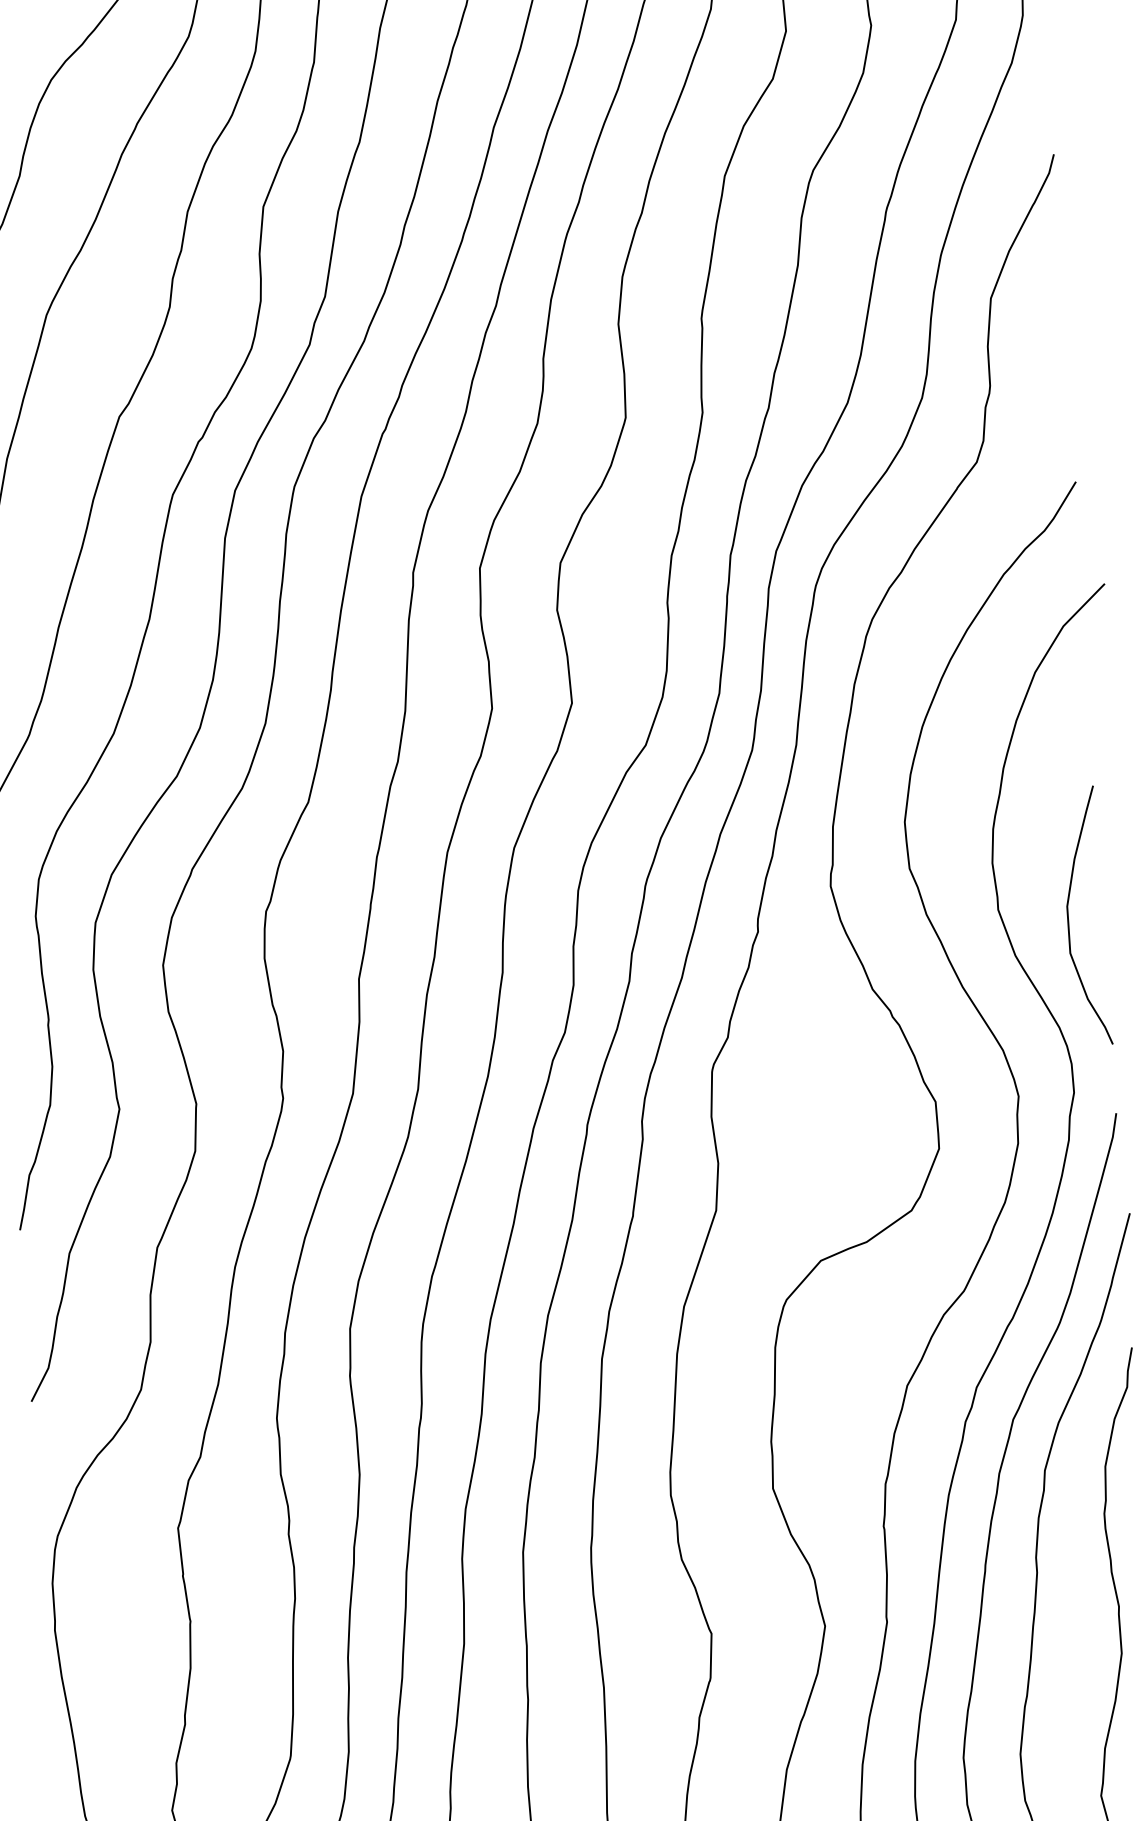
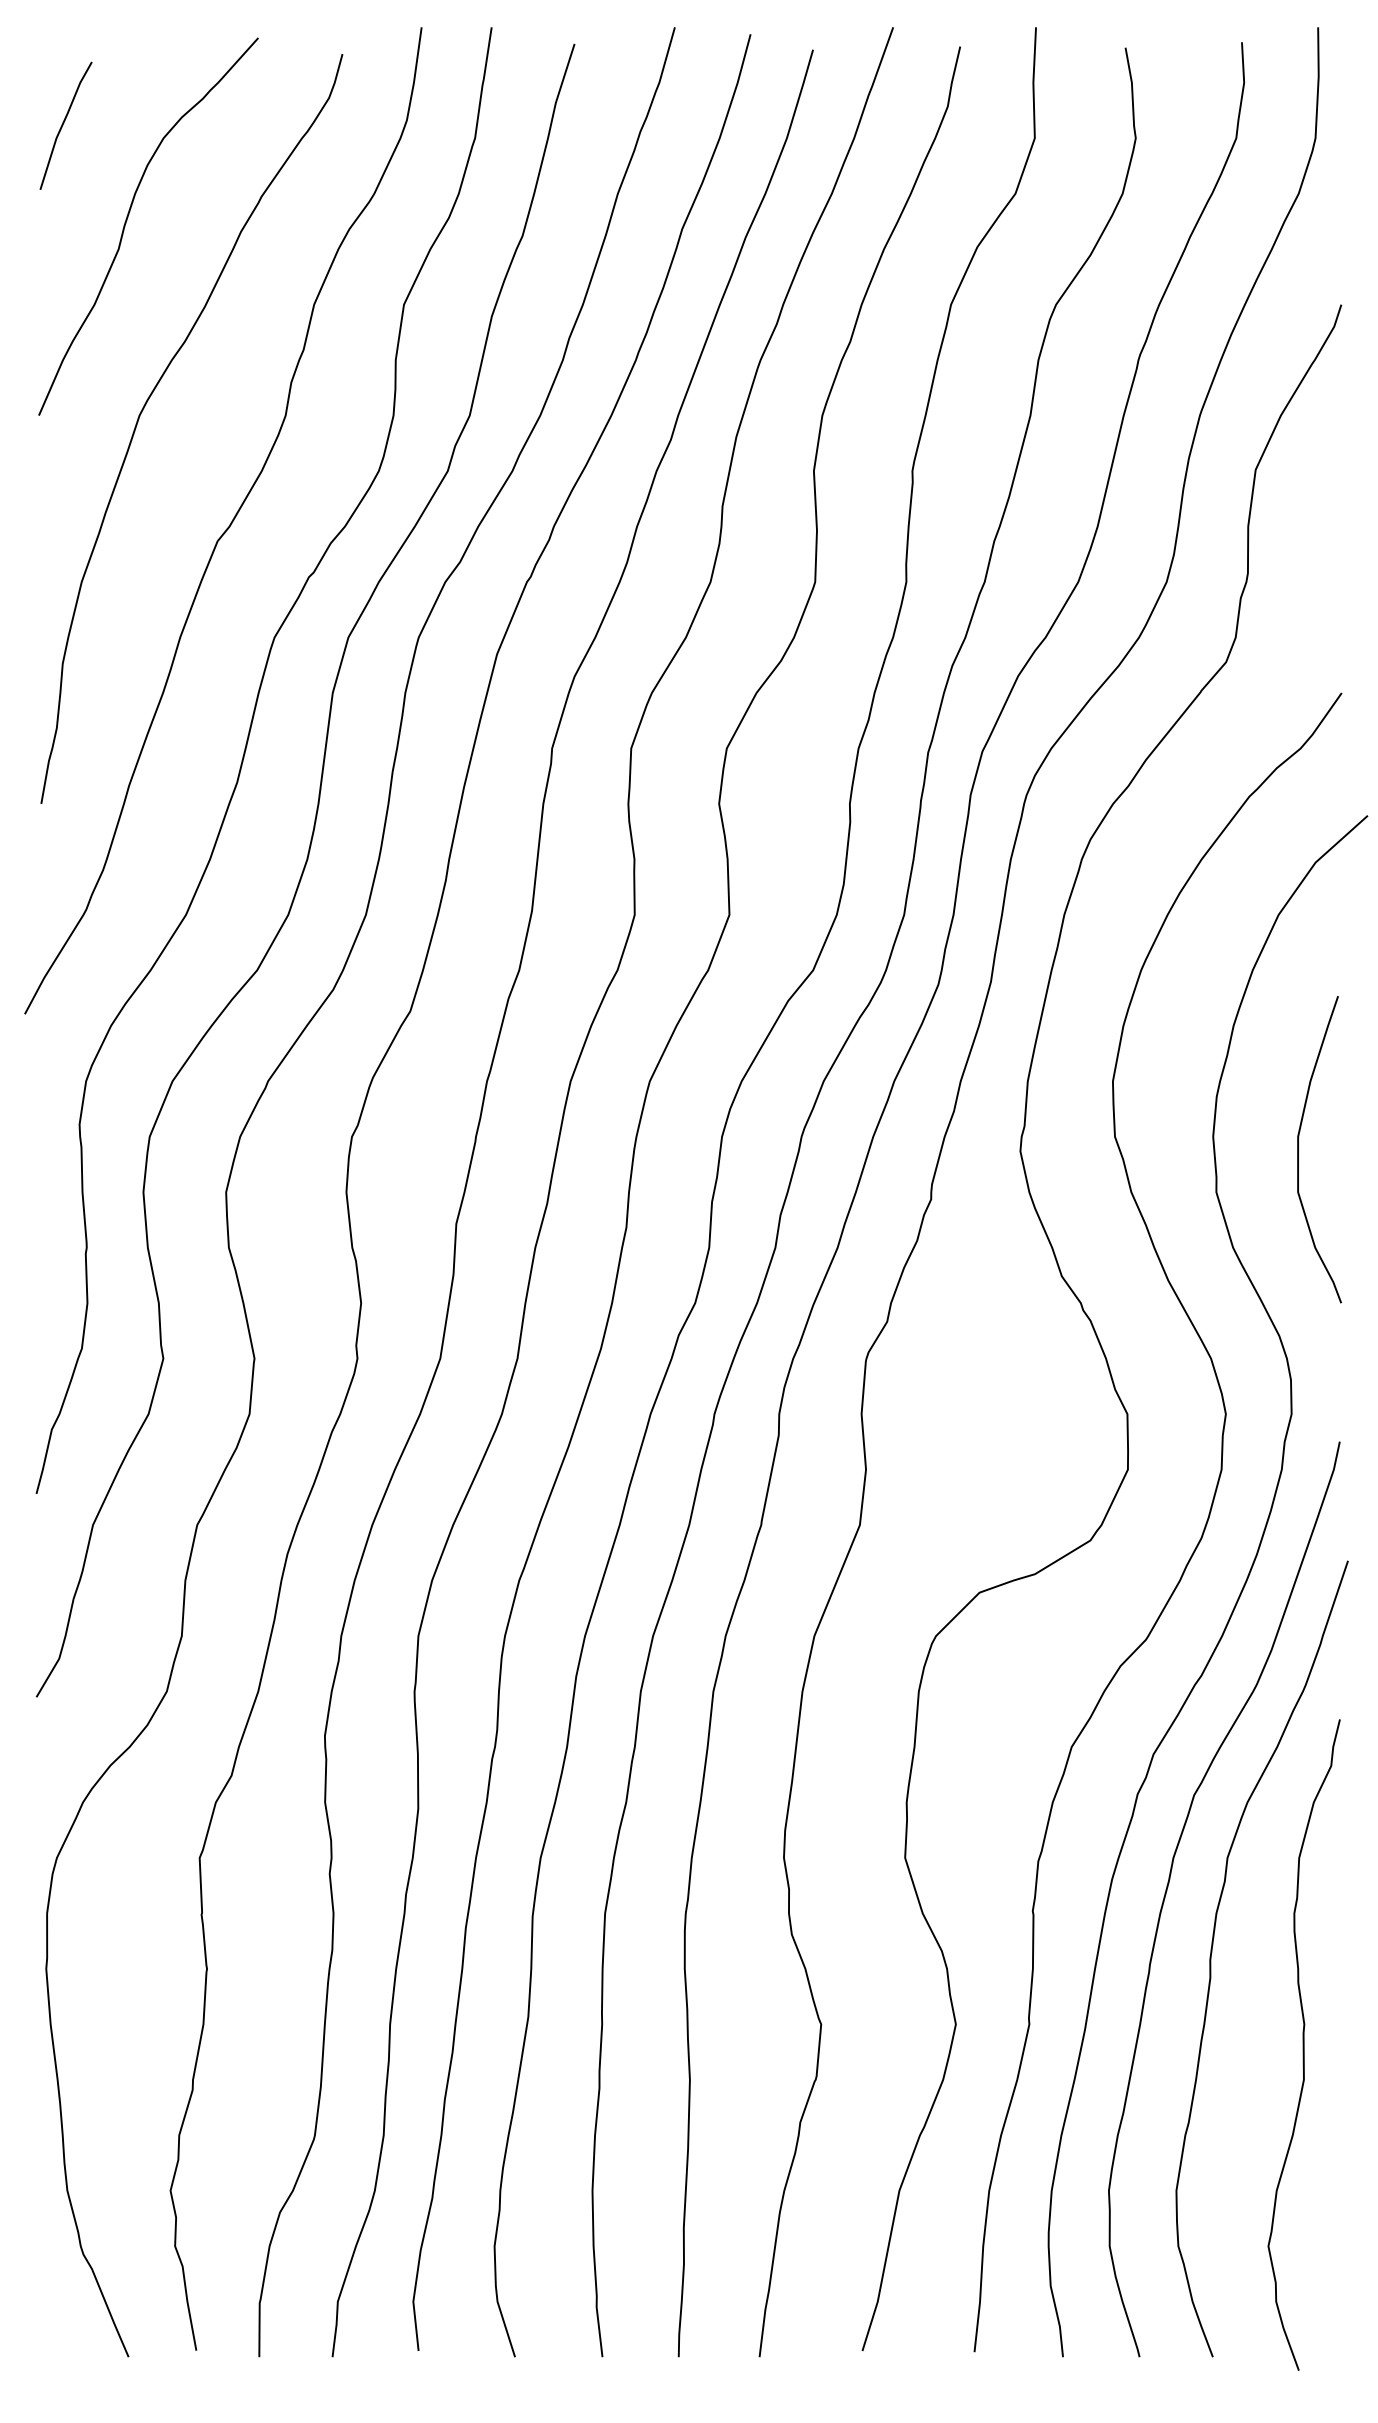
curve: (1068, 917) -> (1298, 1149), moved

